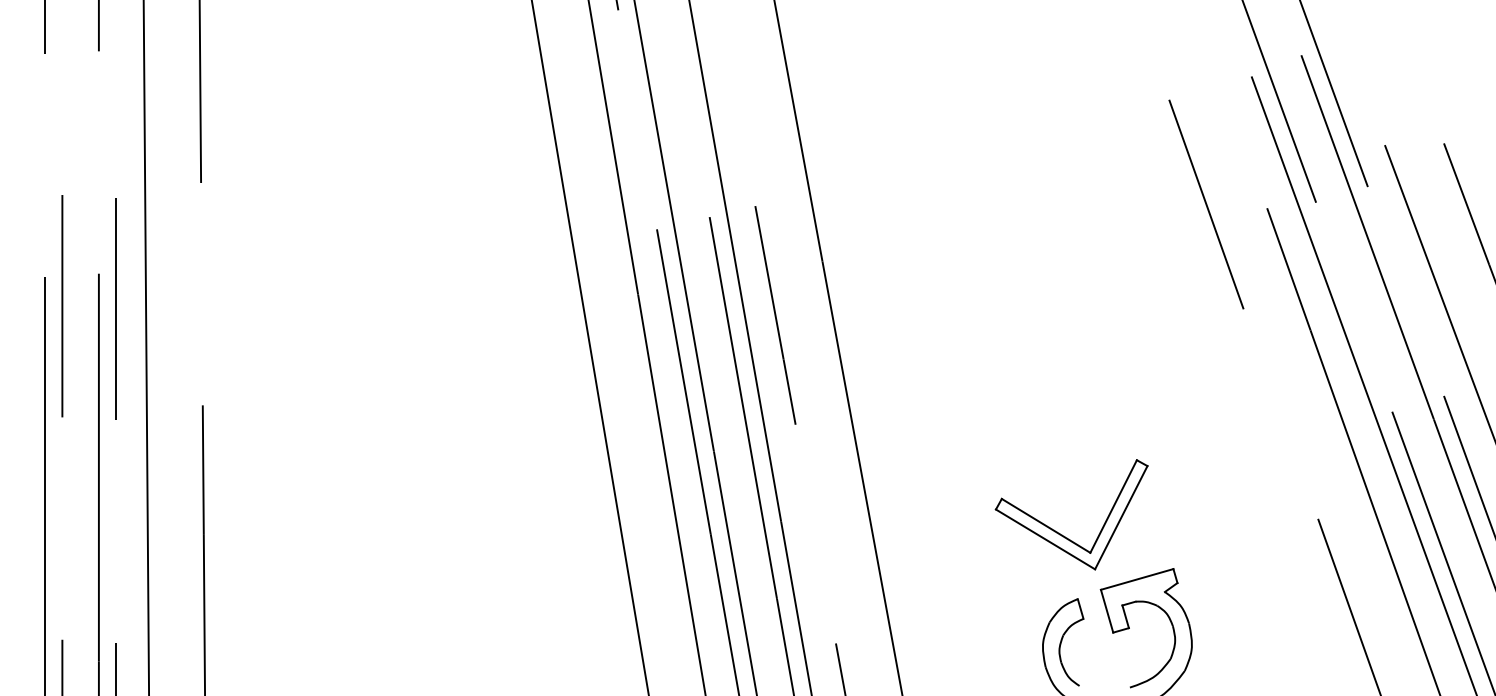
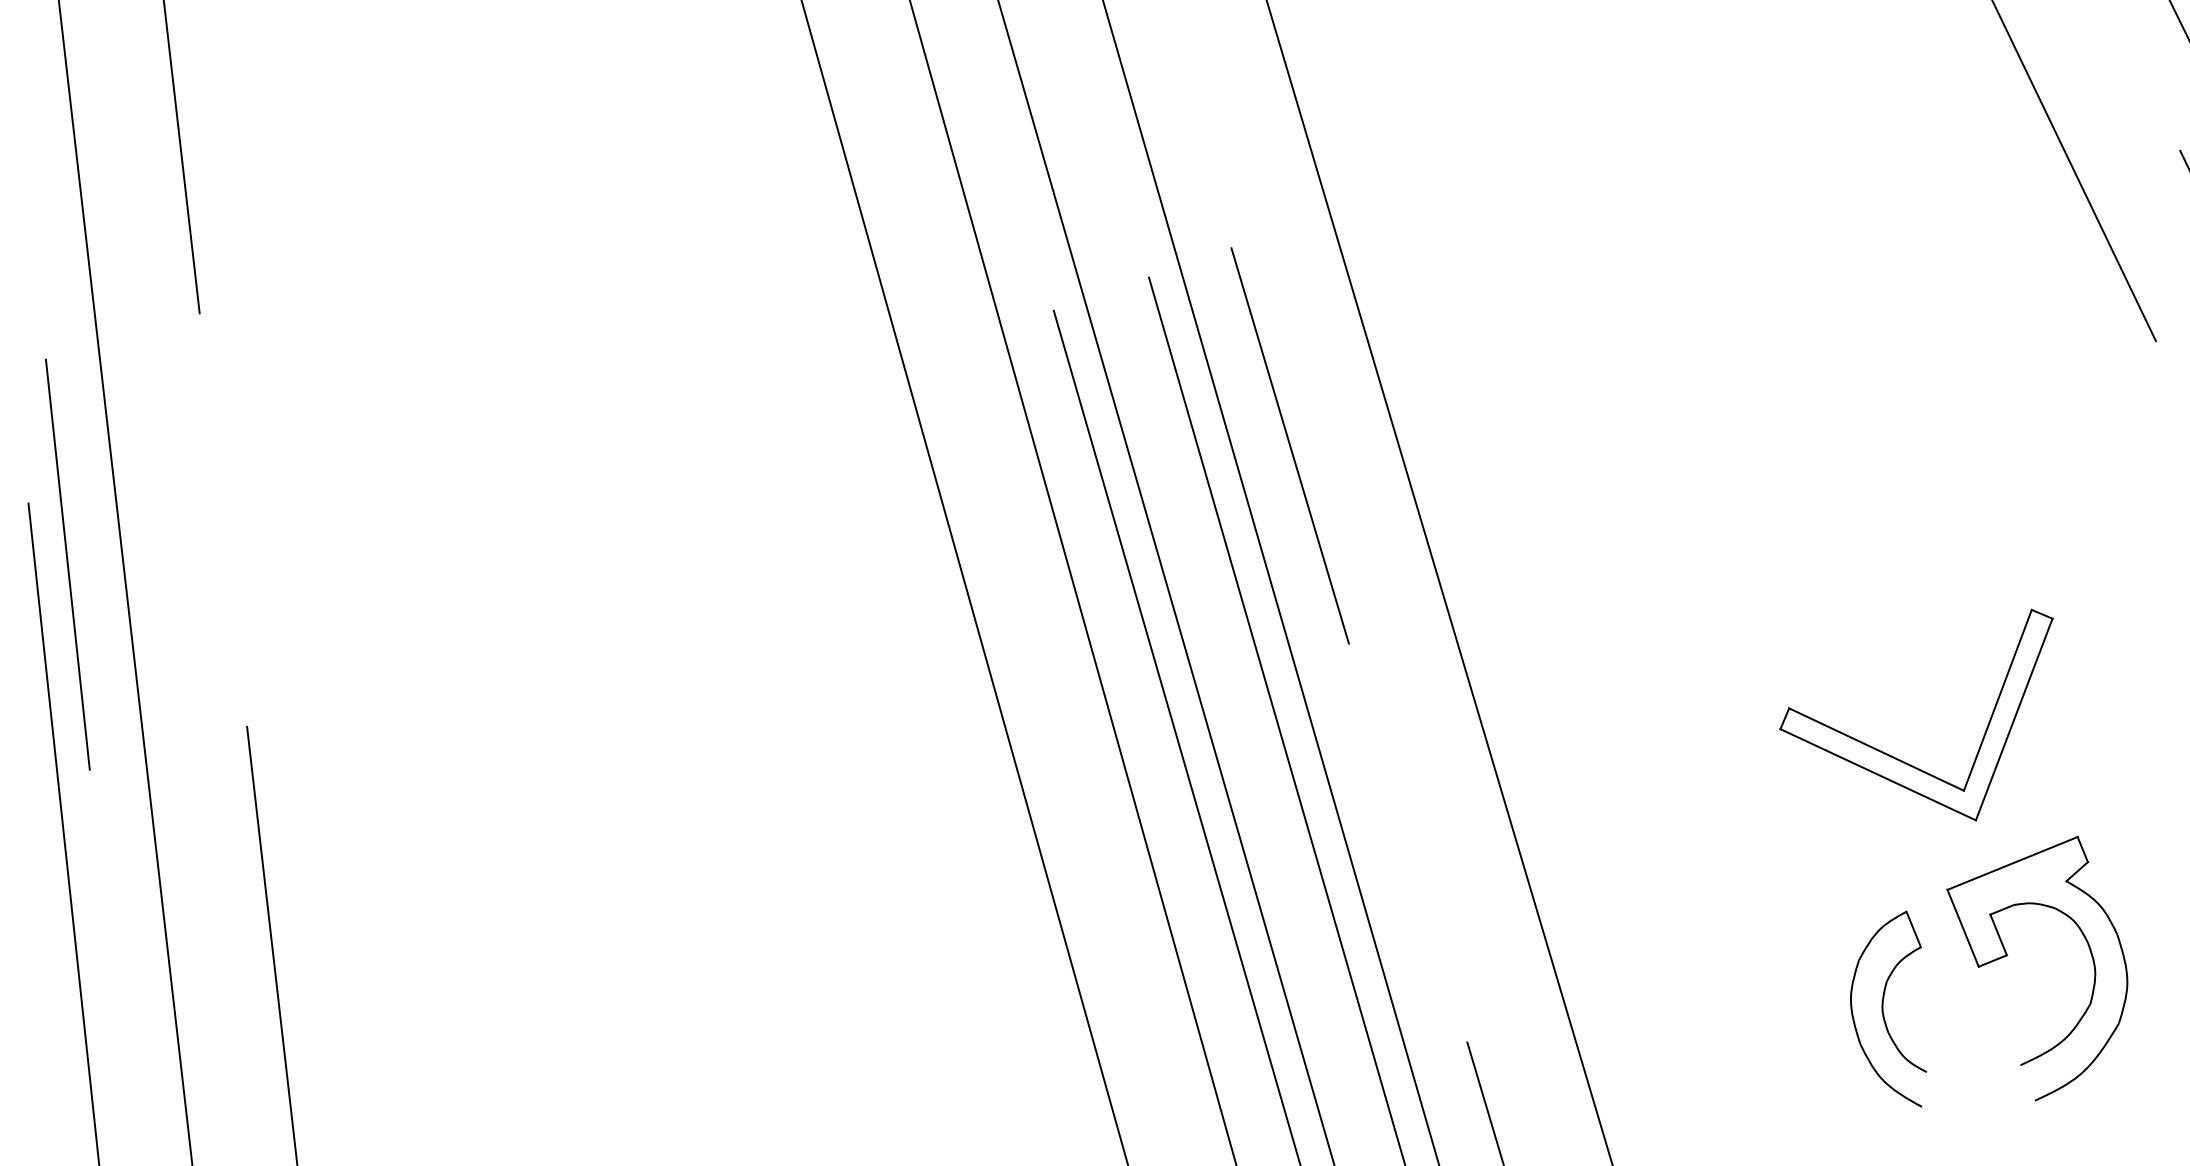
part: (1062, 534) -> (1908, 762), moved

